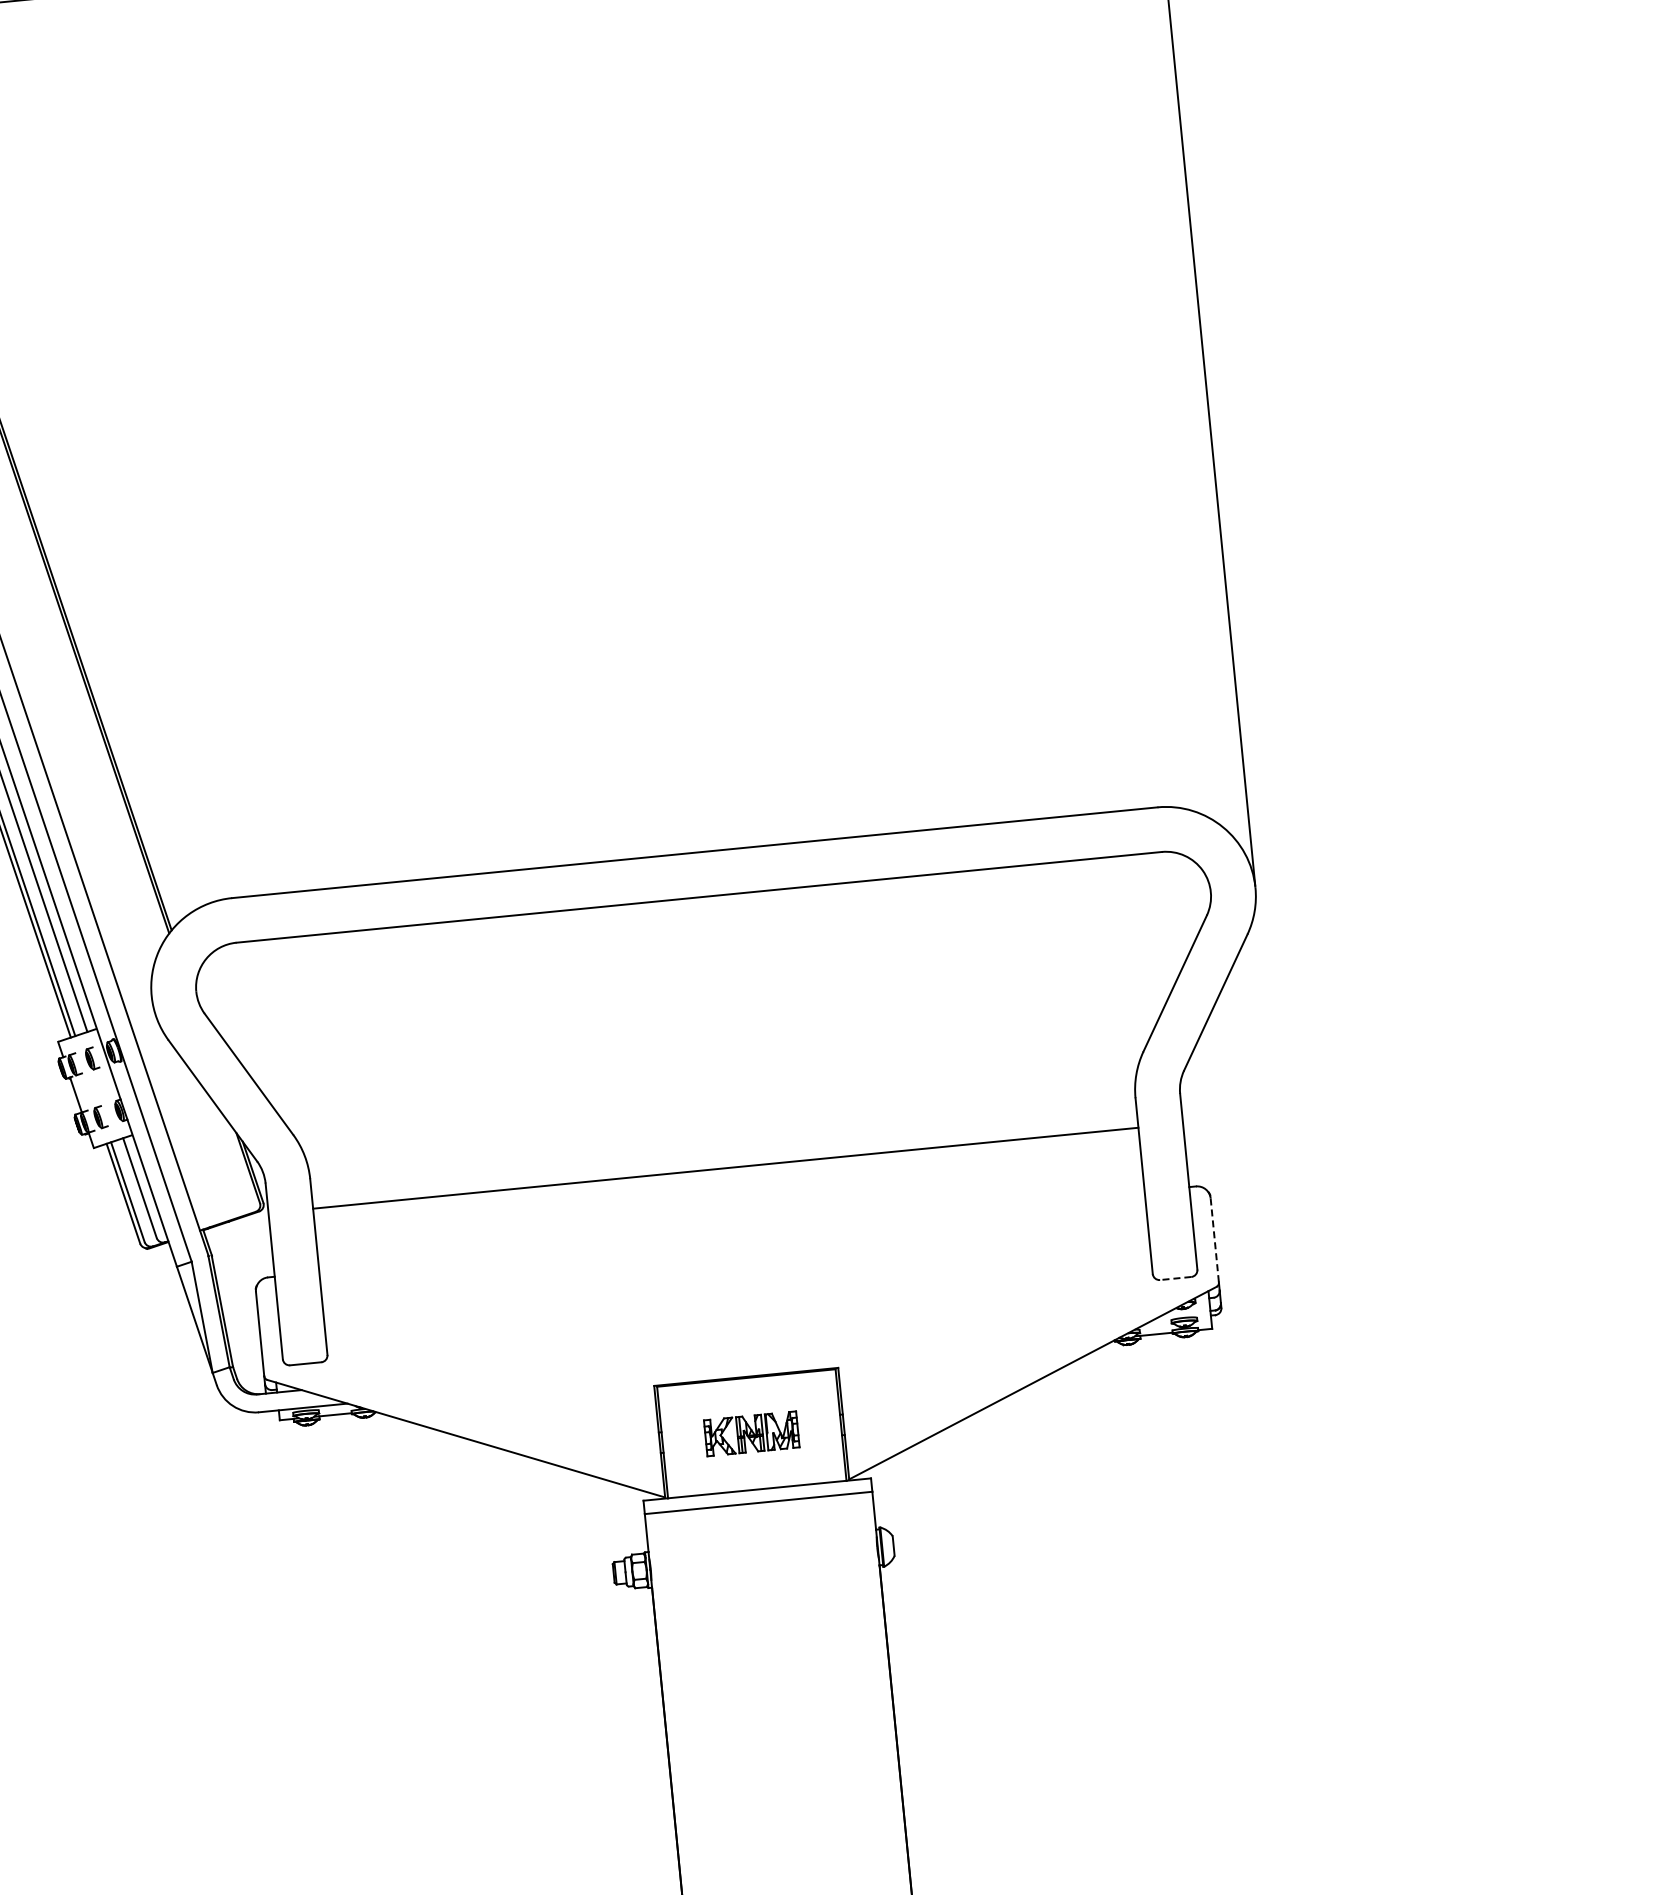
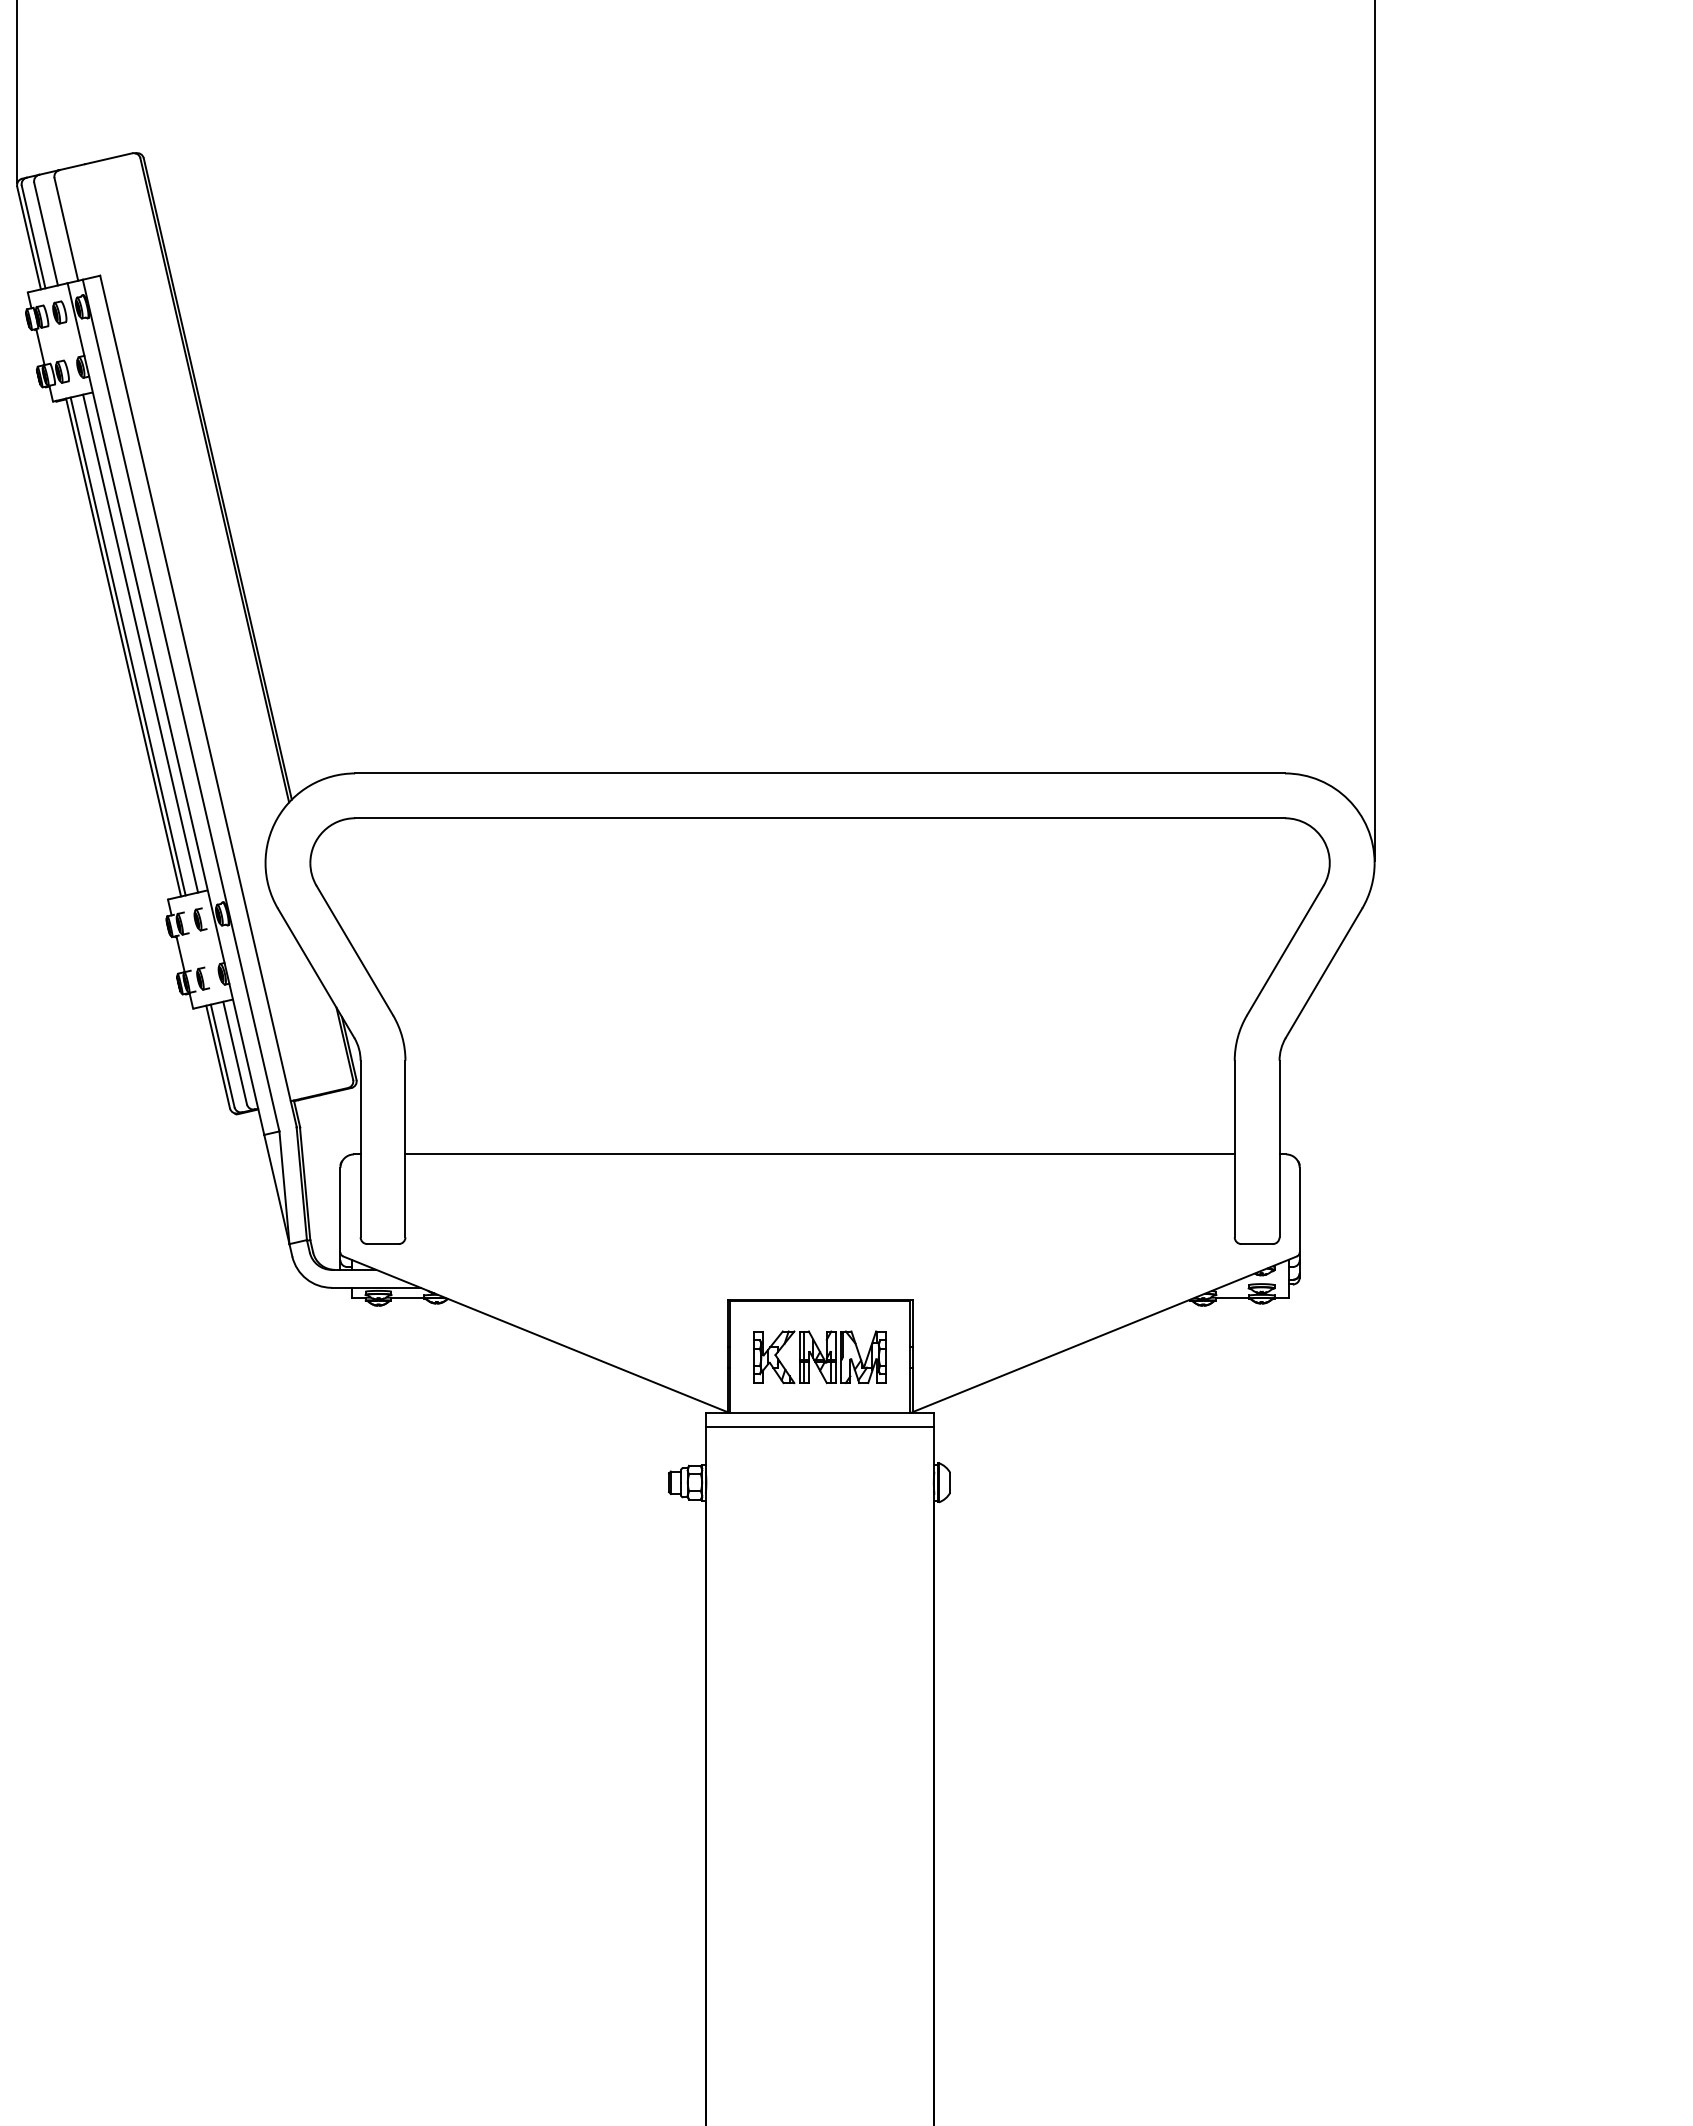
line: (725, 1168) -> (819, 1154), moved
line: (1214, 1240) -> (1299, 1210), dashed -> solid
line: (1176, 1278) -> (1257, 1244), dashed -> solid
part: (751, 1434) -> (819, 1357), size x1.43

